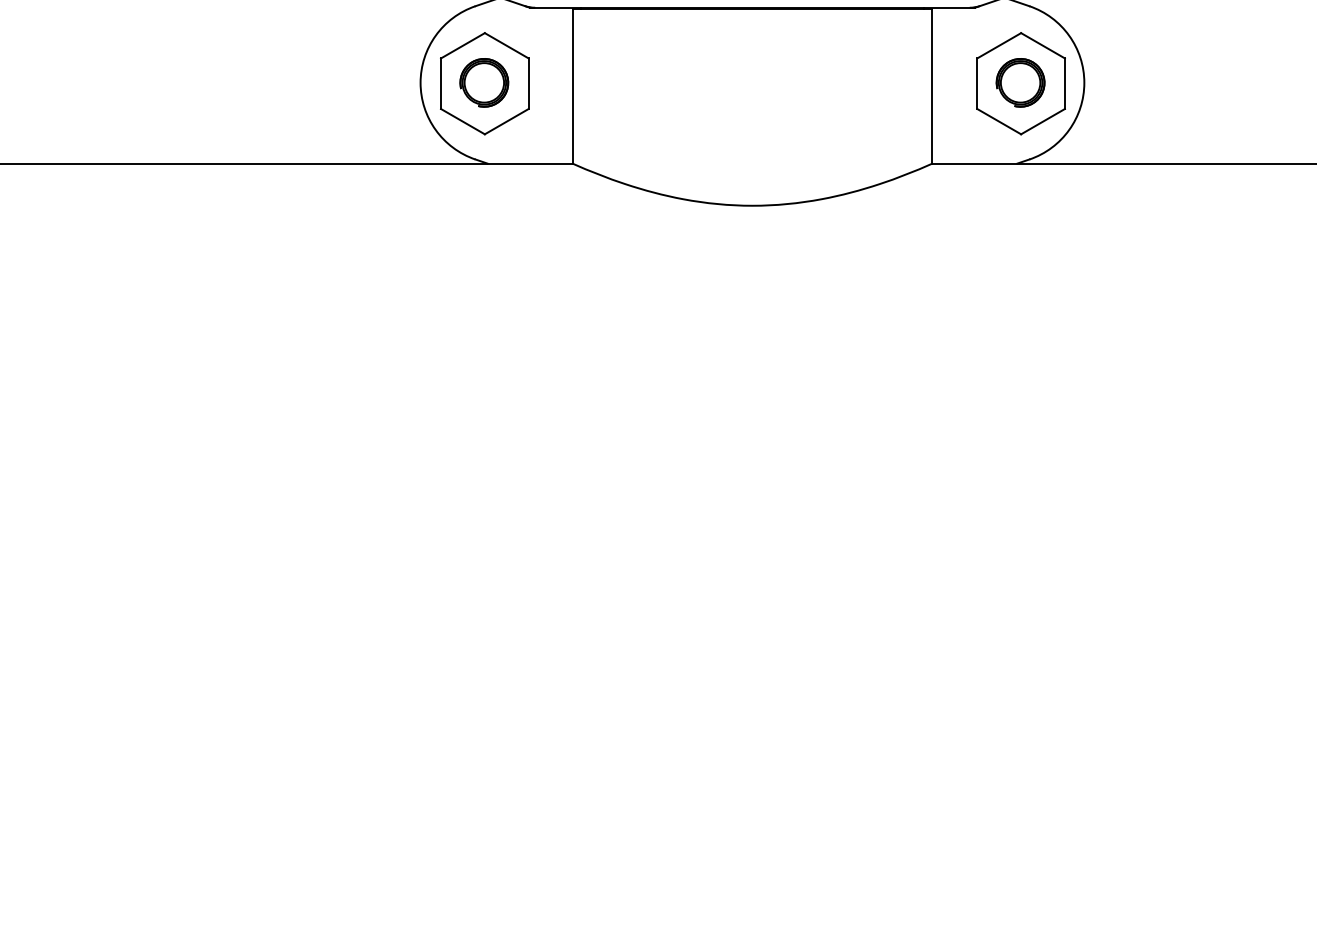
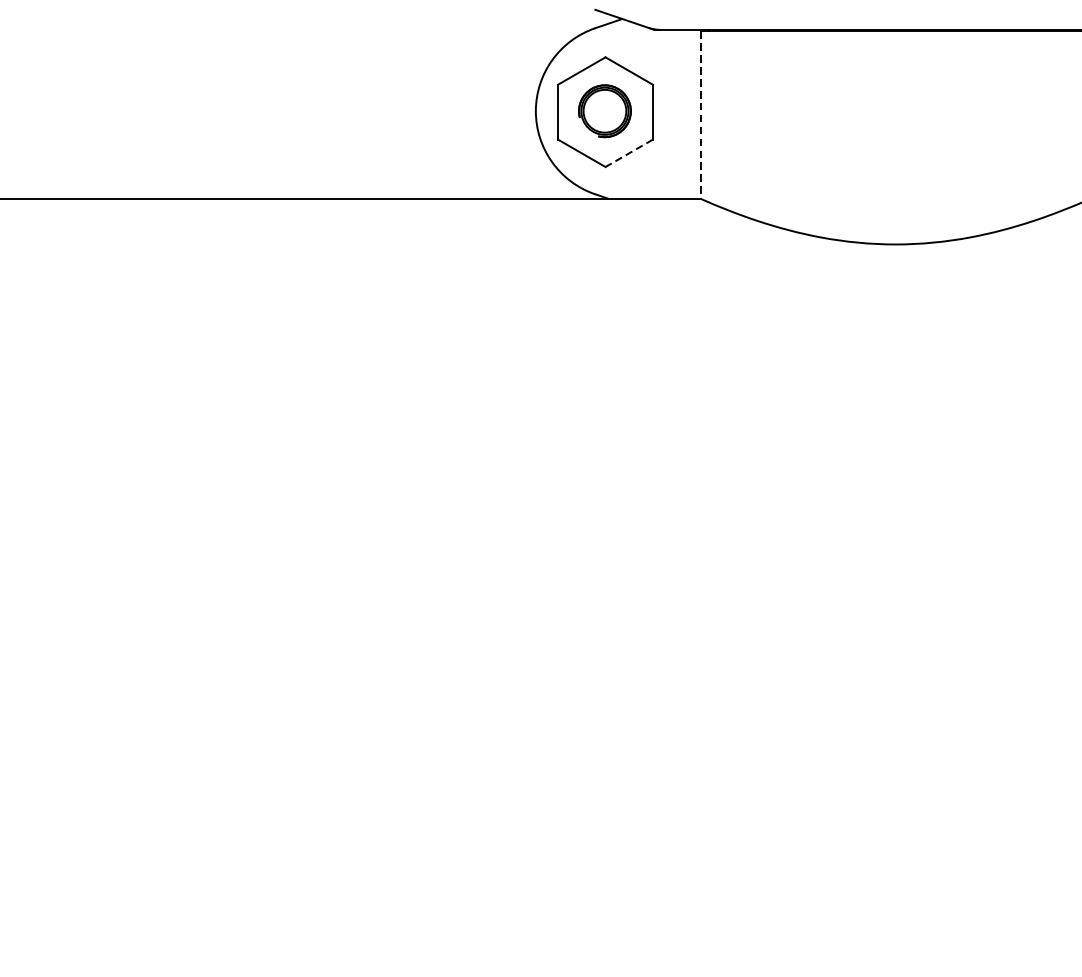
line: (572, 86) -> (700, 115), solid -> dashed
line: (506, 121) -> (628, 153), solid -> dashed

